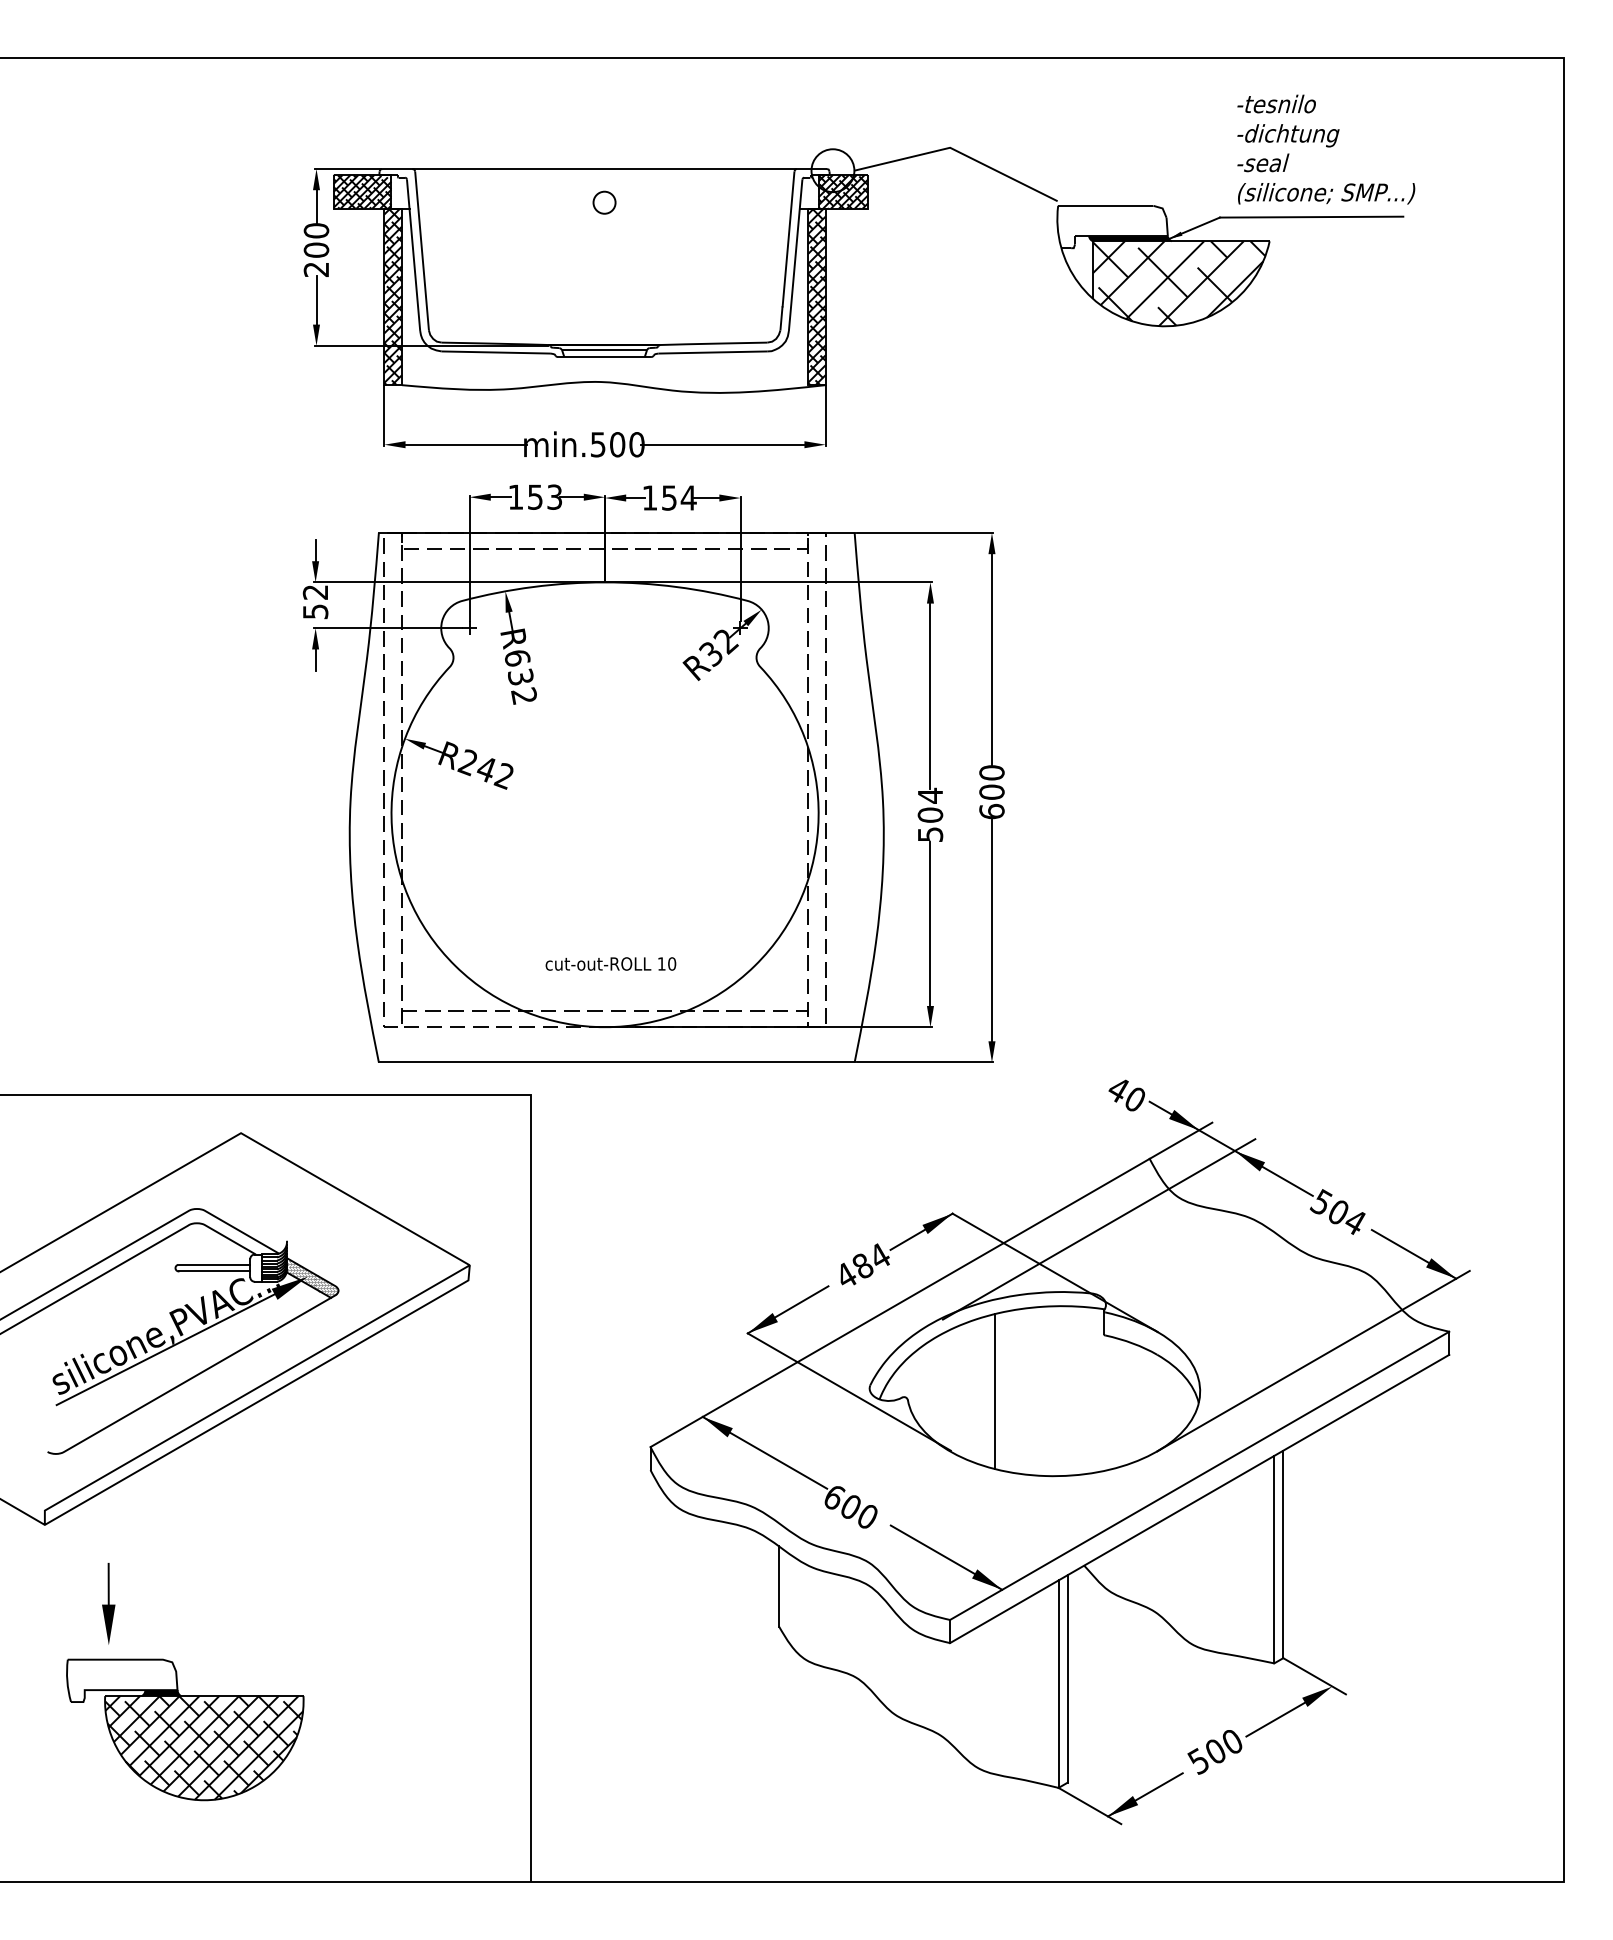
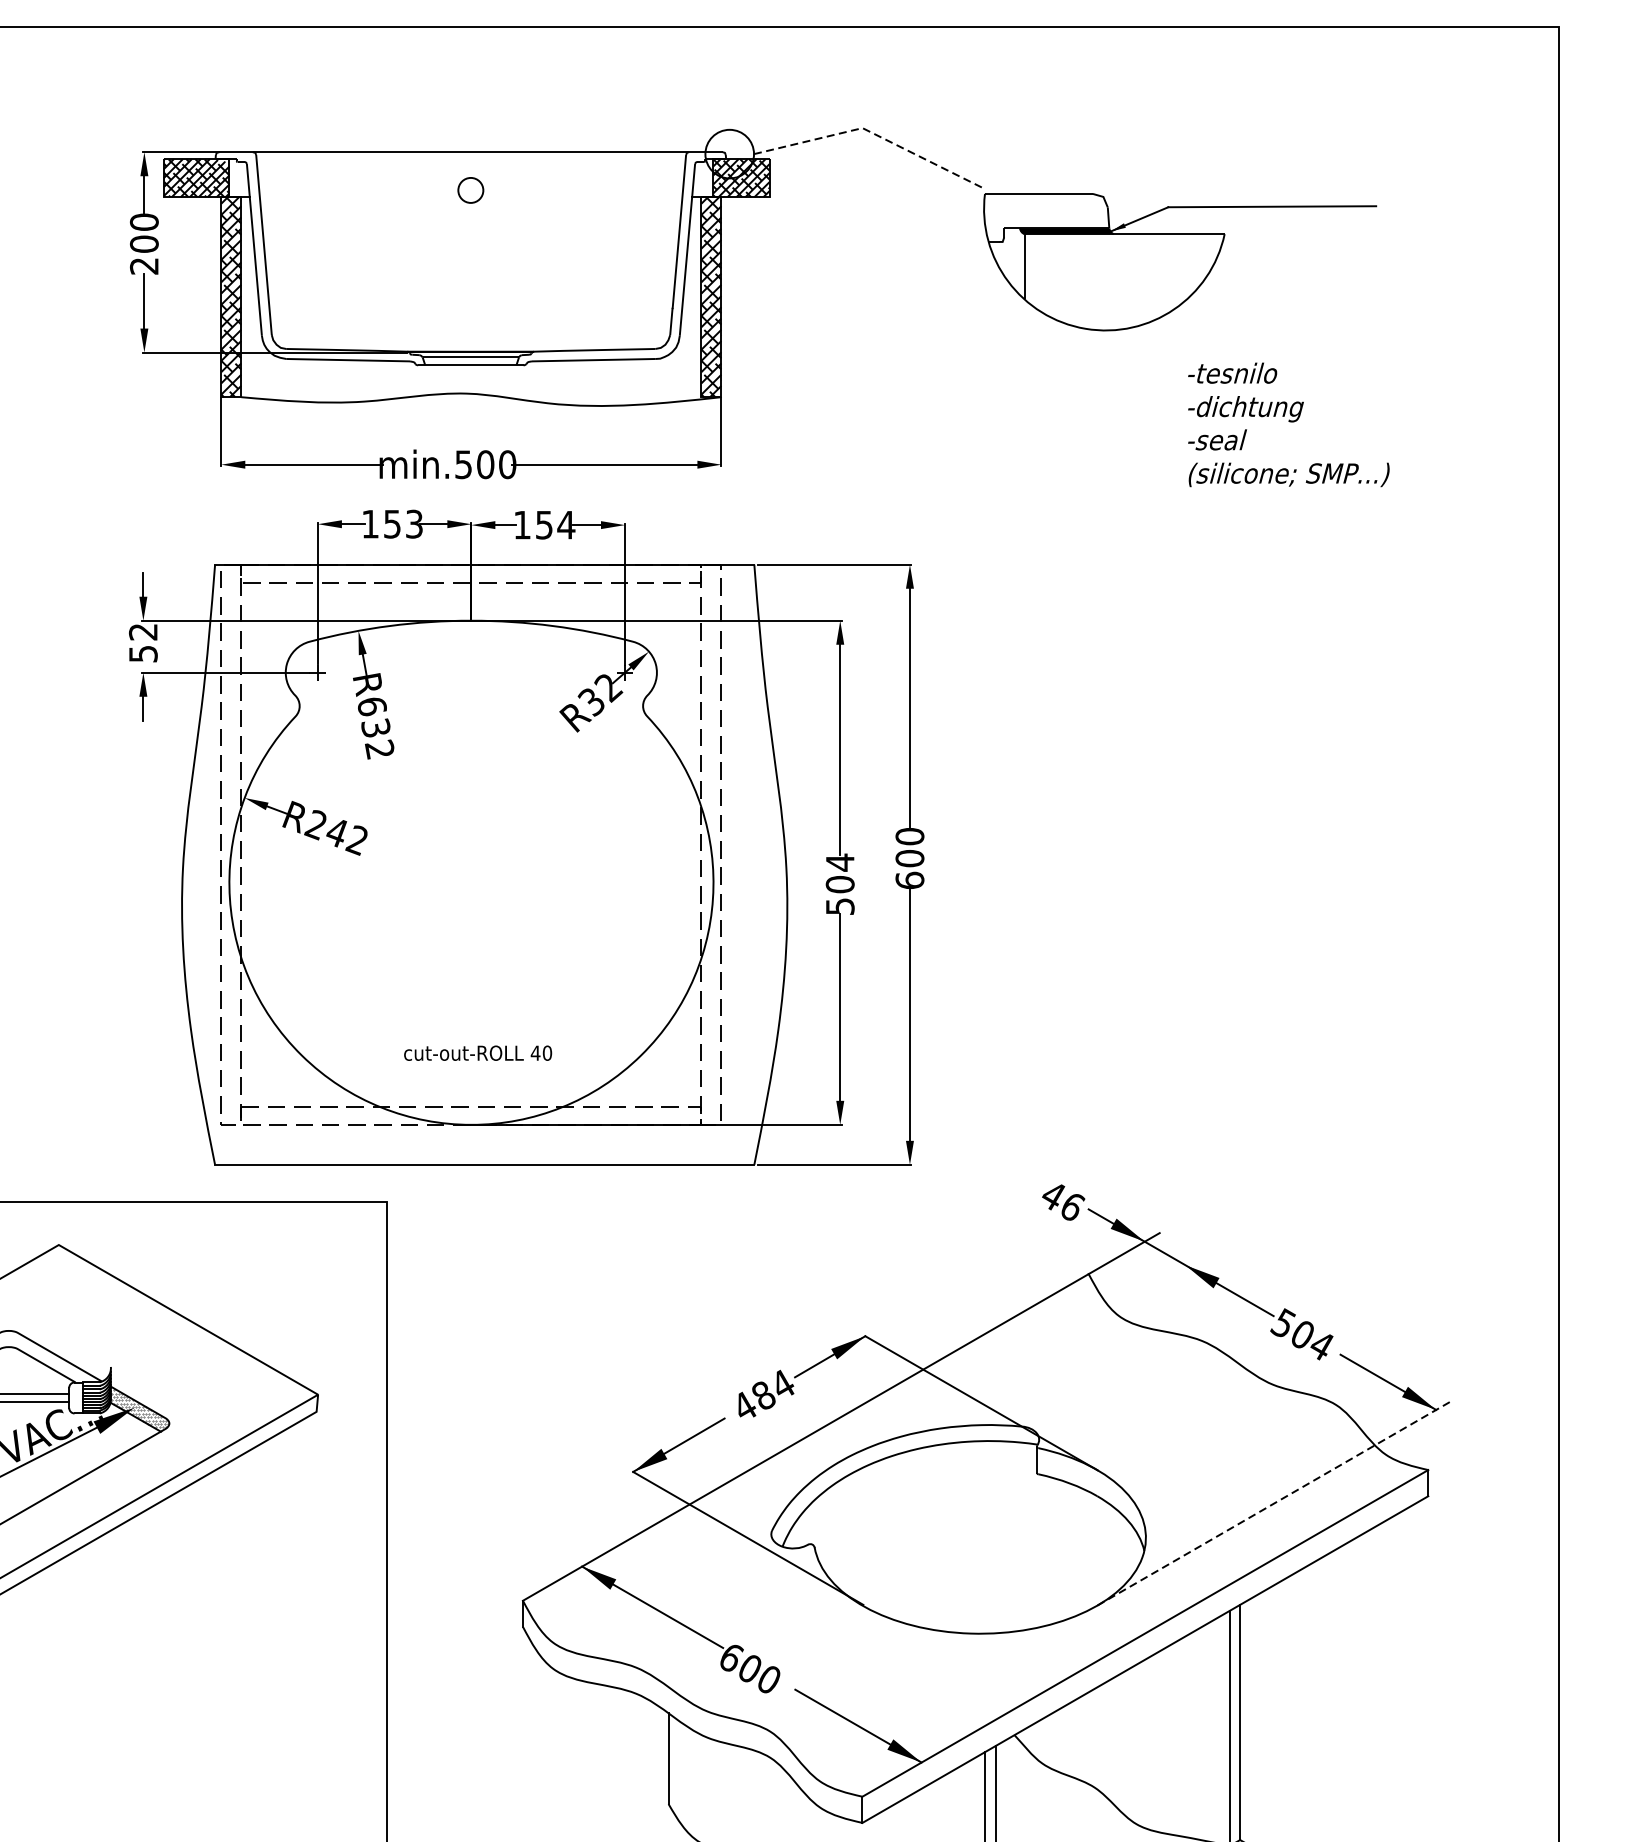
text: (1326, 149) -> (1289, 424), moved
line: (959, 152) -> (873, 133), solid -> dashed
hatch: (1179, 283) -> (1122, 281), removed
text: (661, 963) -> (535, 1052), 10 -> 40
text: (1135, 1099) -> (1072, 1206), 40 -> 46
line: (1099, 1229) -> (1031, 1354), removed
line: (1314, 1360) -> (1275, 1502), solid -> dashed
line: (994, 1391) -> (912, 1537), removed

